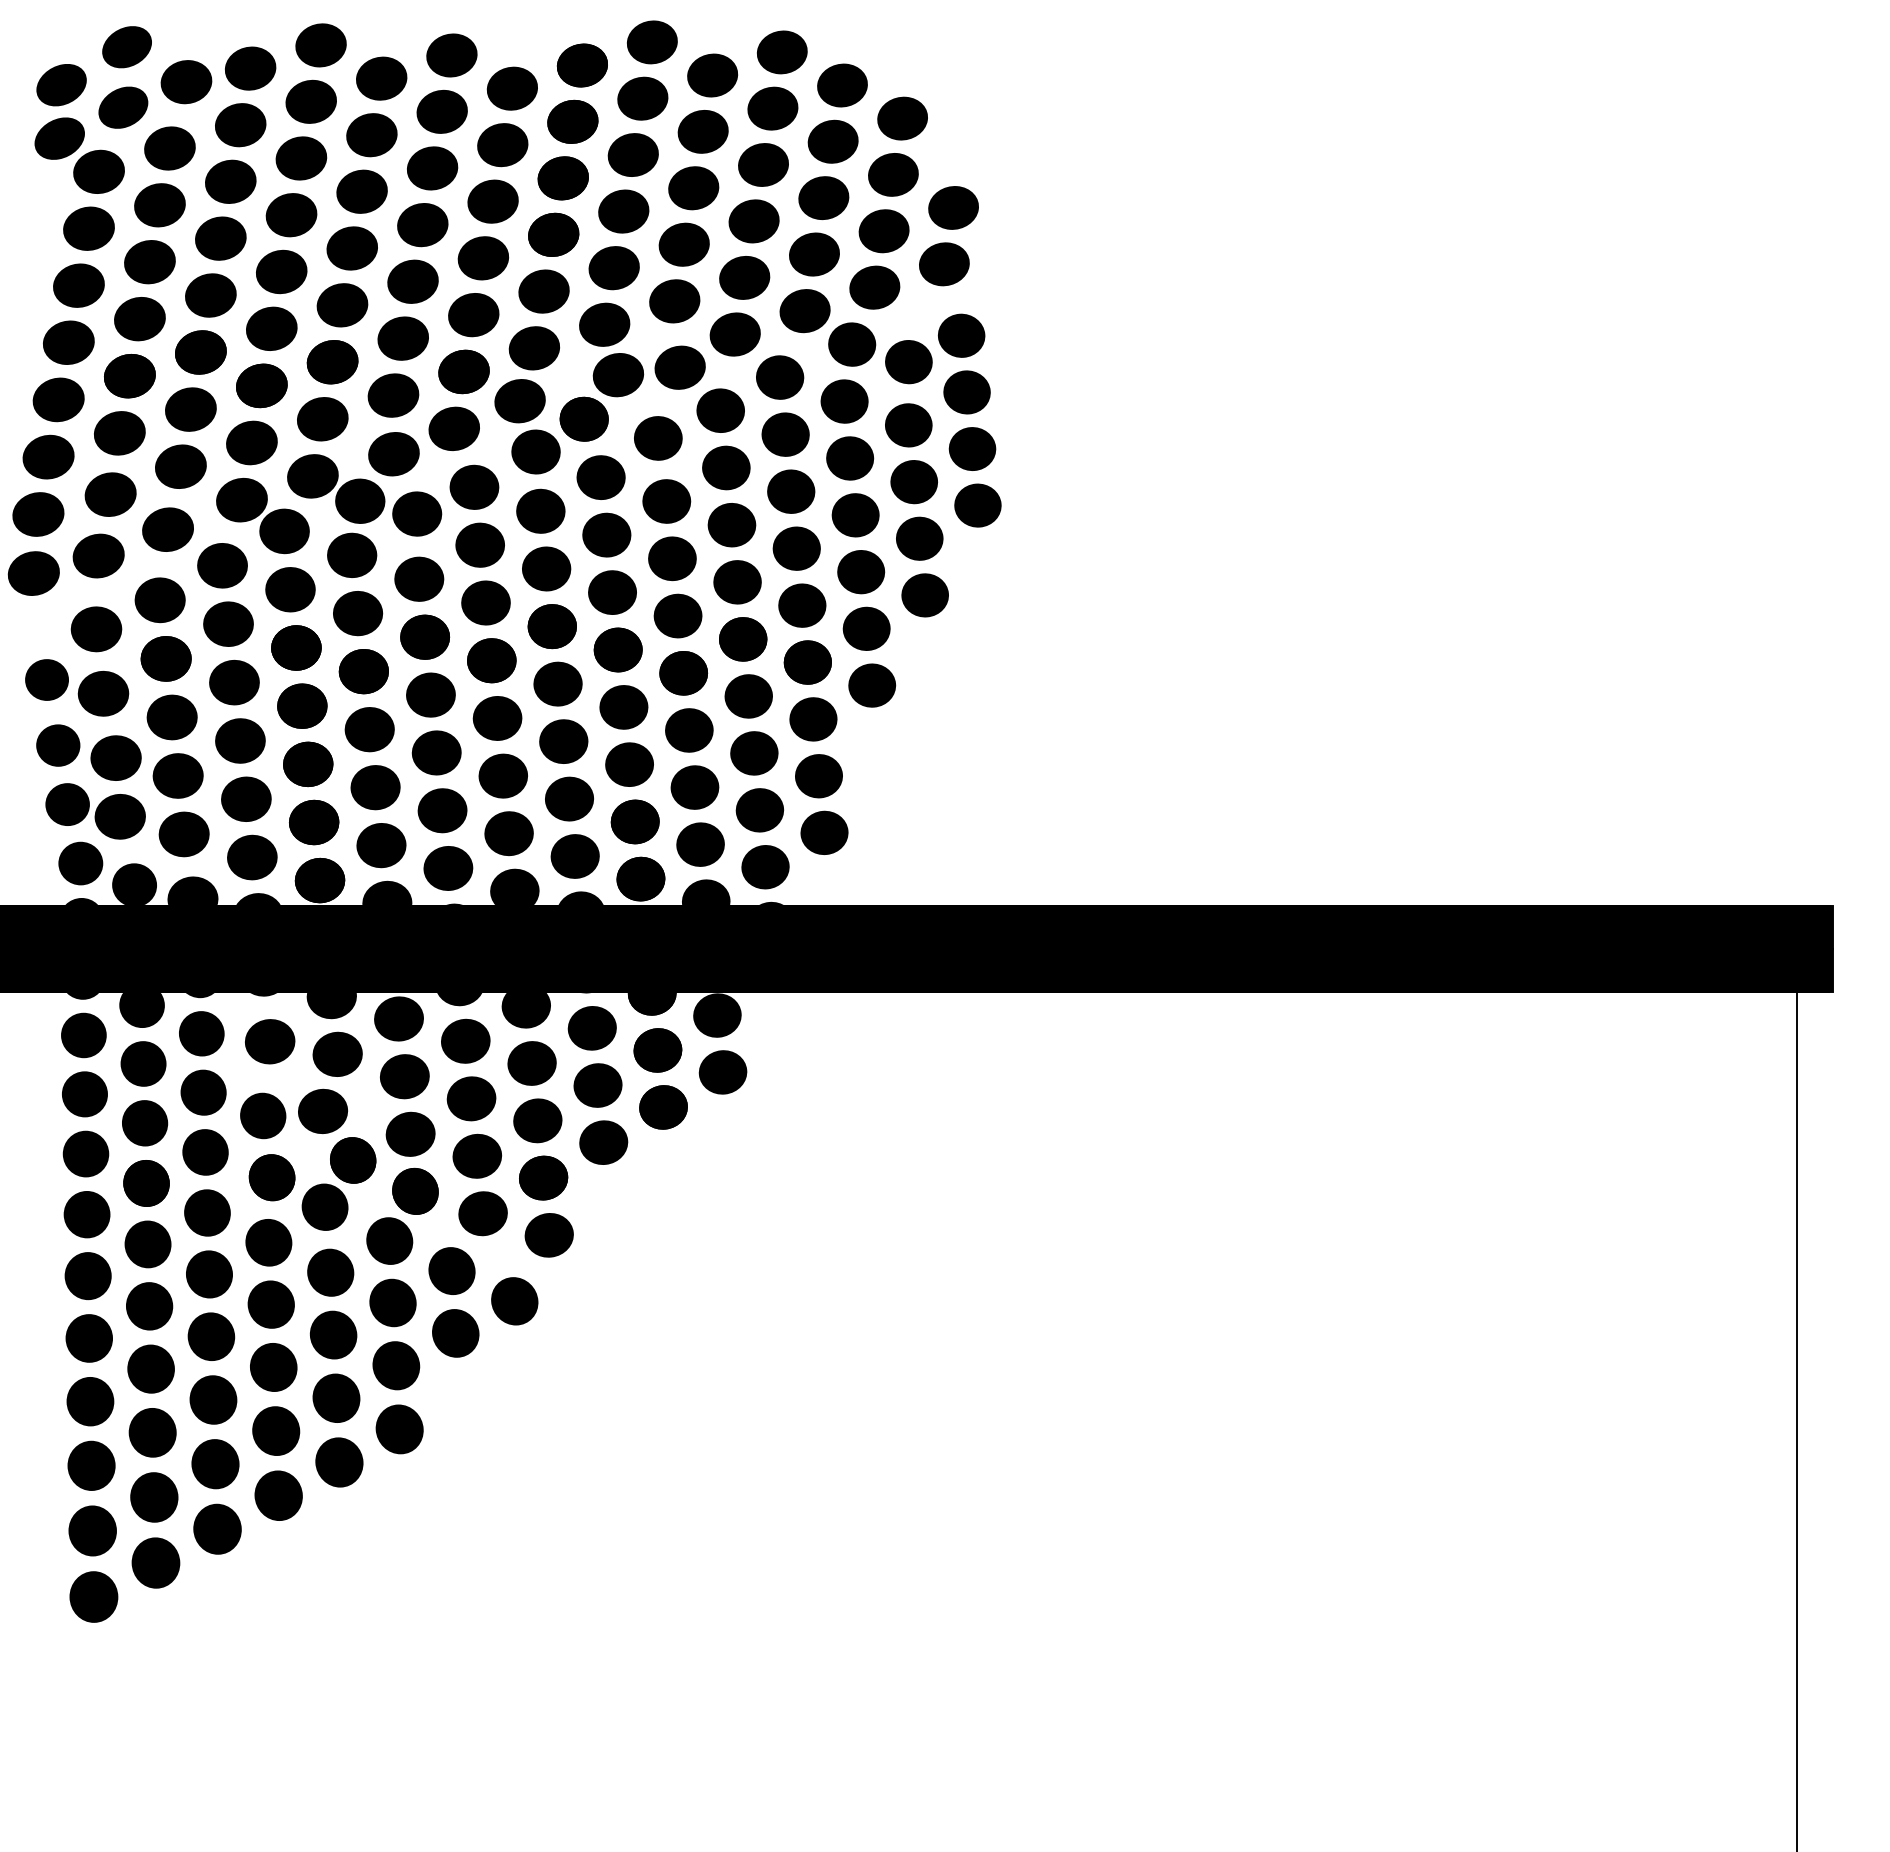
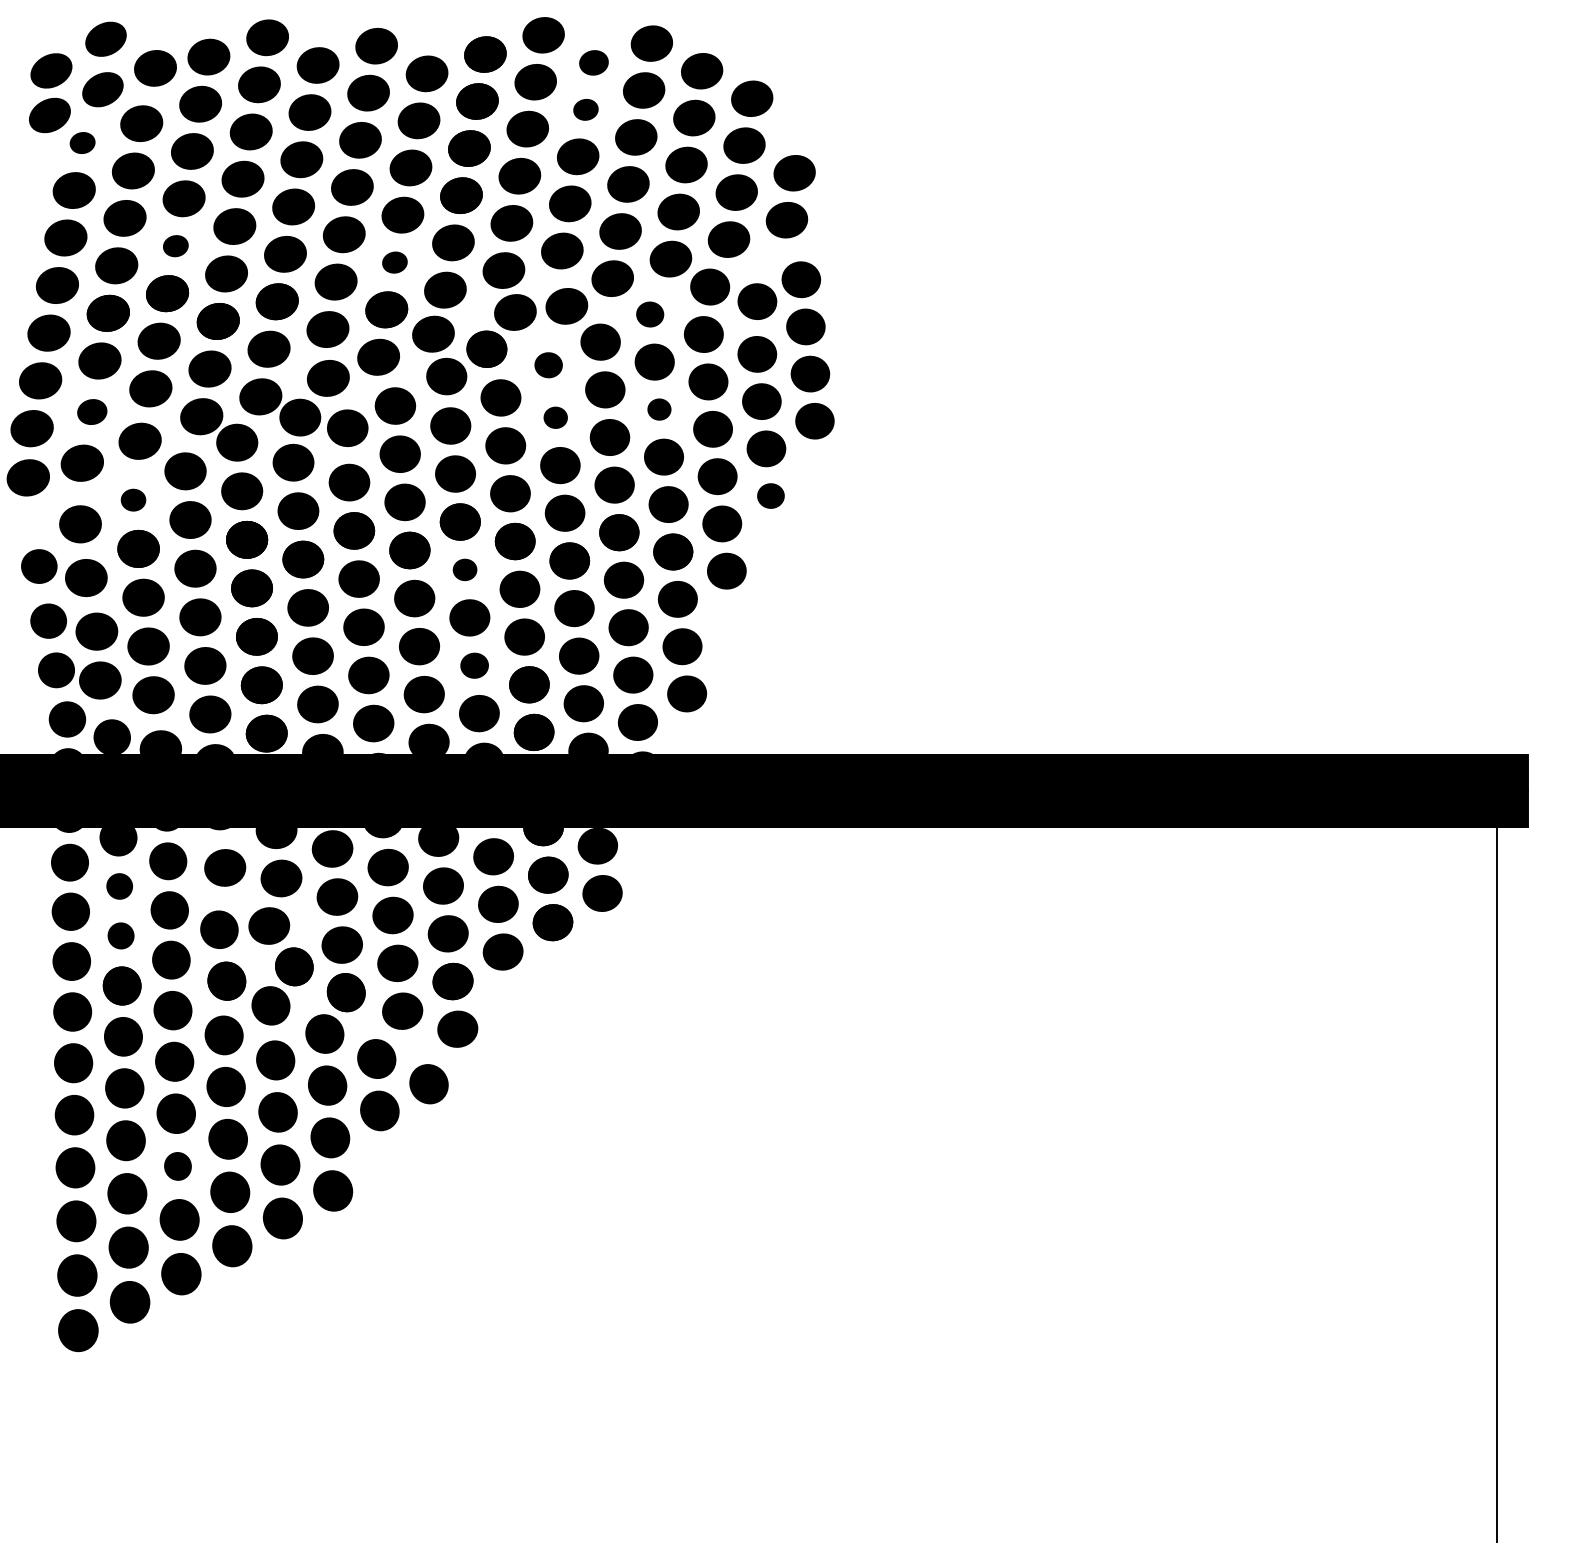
part: (712, 75) -> (593, 62), size x0.7
part: (702, 131) -> (585, 109), size x0.6
part: (98, 171) -> (82, 142), size x0.6
part: (210, 295) -> (175, 246), size x0.6
part: (473, 315) -> (394, 262), size x0.6
part: (780, 377) -> (650, 314), size x0.7
part: (658, 438) -> (548, 365), size x0.7
part: (791, 491) -> (659, 409), size x0.6
part: (110, 494) -> (92, 411), size x0.7
part: (666, 501) -> (555, 417), size x0.6
part: (924, 595) -> (770, 496), size x0.7
part: (159, 600) -> (133, 500), size x0.6
part: (557, 683) -> (464, 569), size x0.6
part: (569, 798) -> (474, 665), size x0.7
part: (143, 1063) -> (119, 886), size x0.7
part: (145, 1123) -> (121, 936), size x0.7
part: (213, 1399) -> (178, 1166), size x0.7

